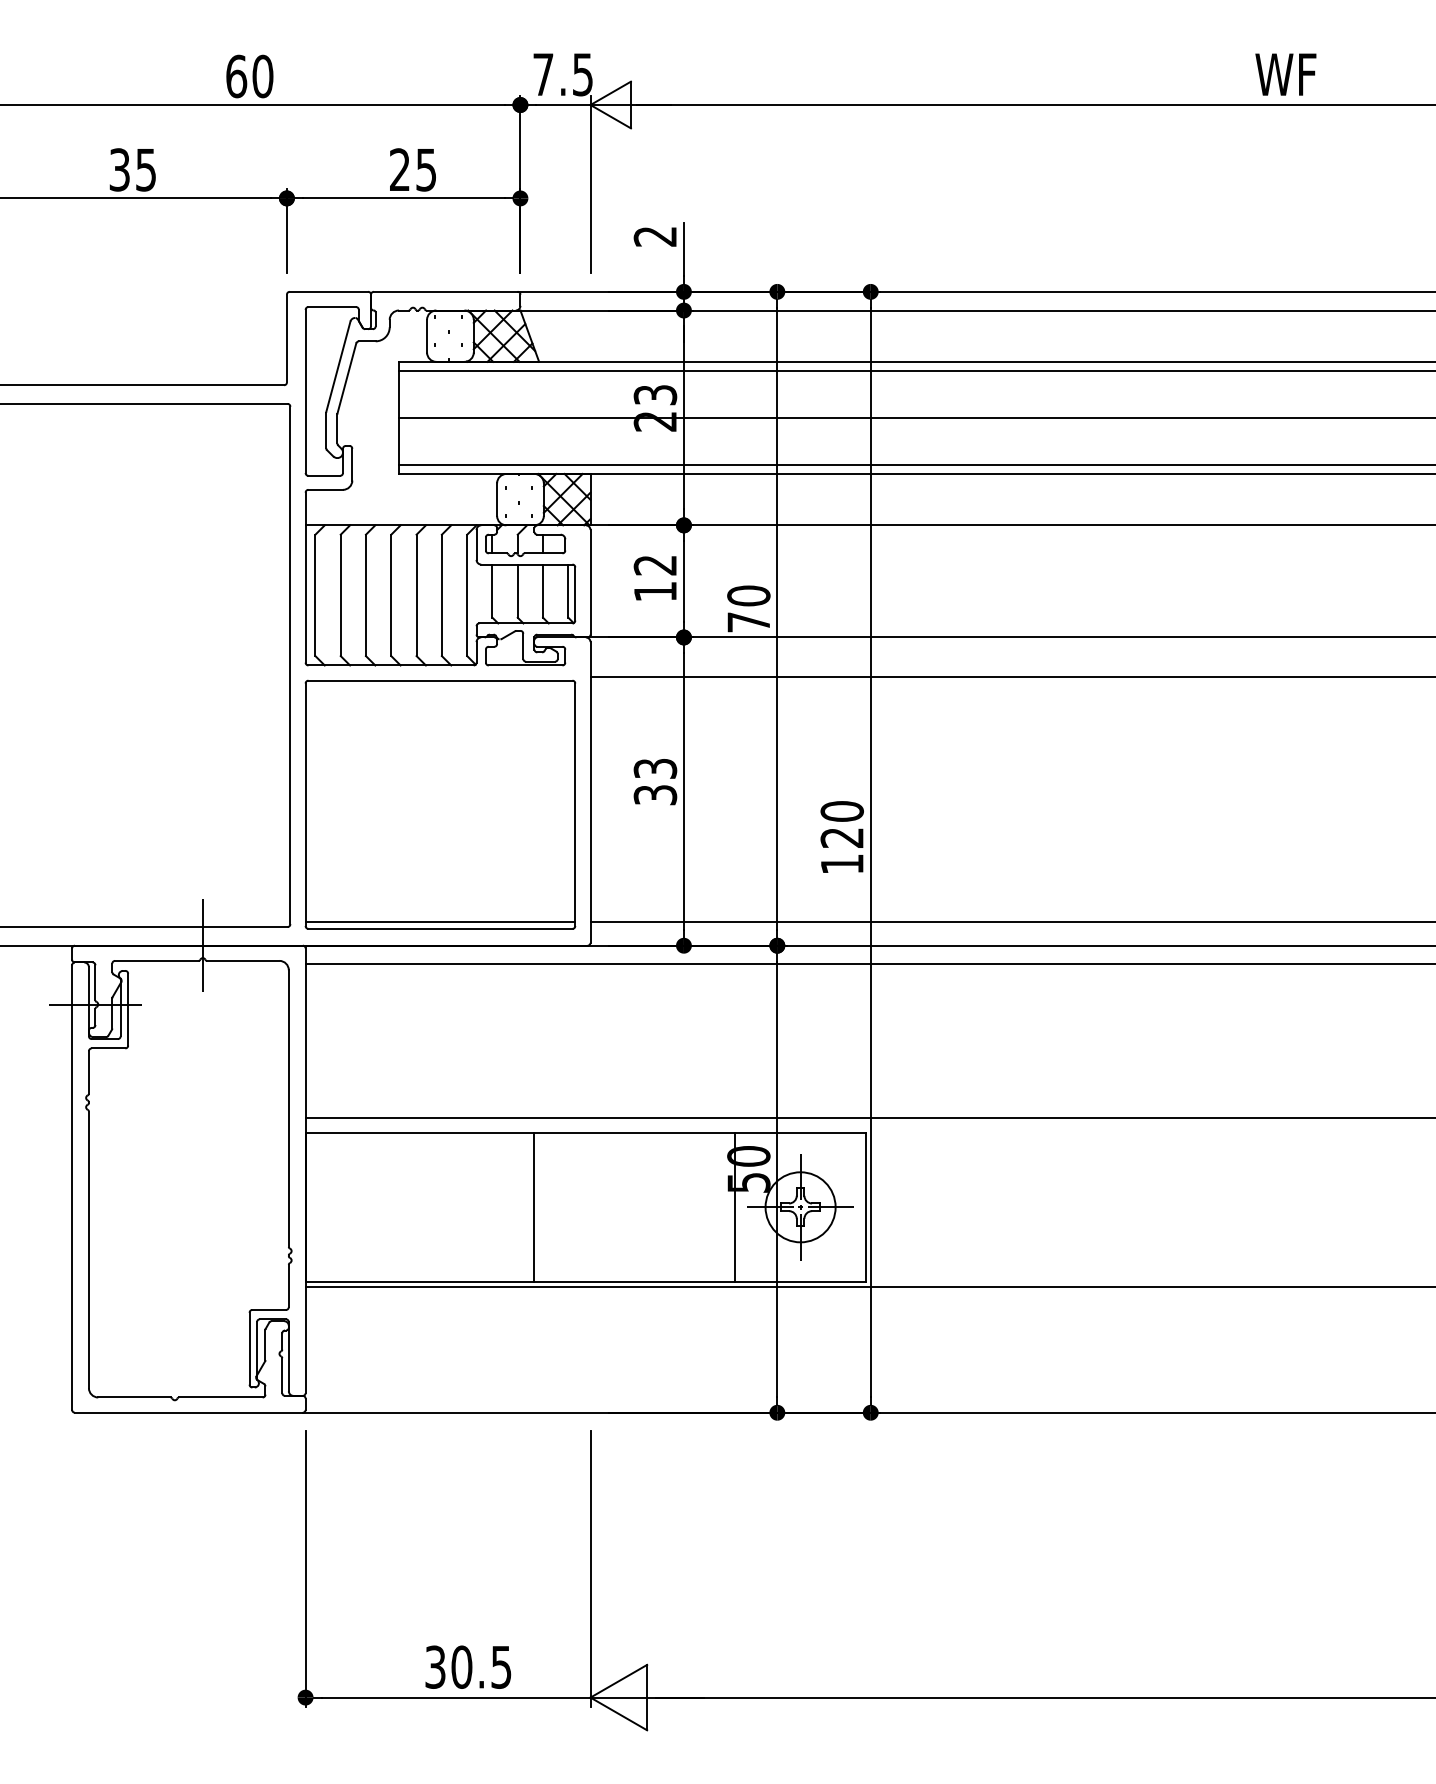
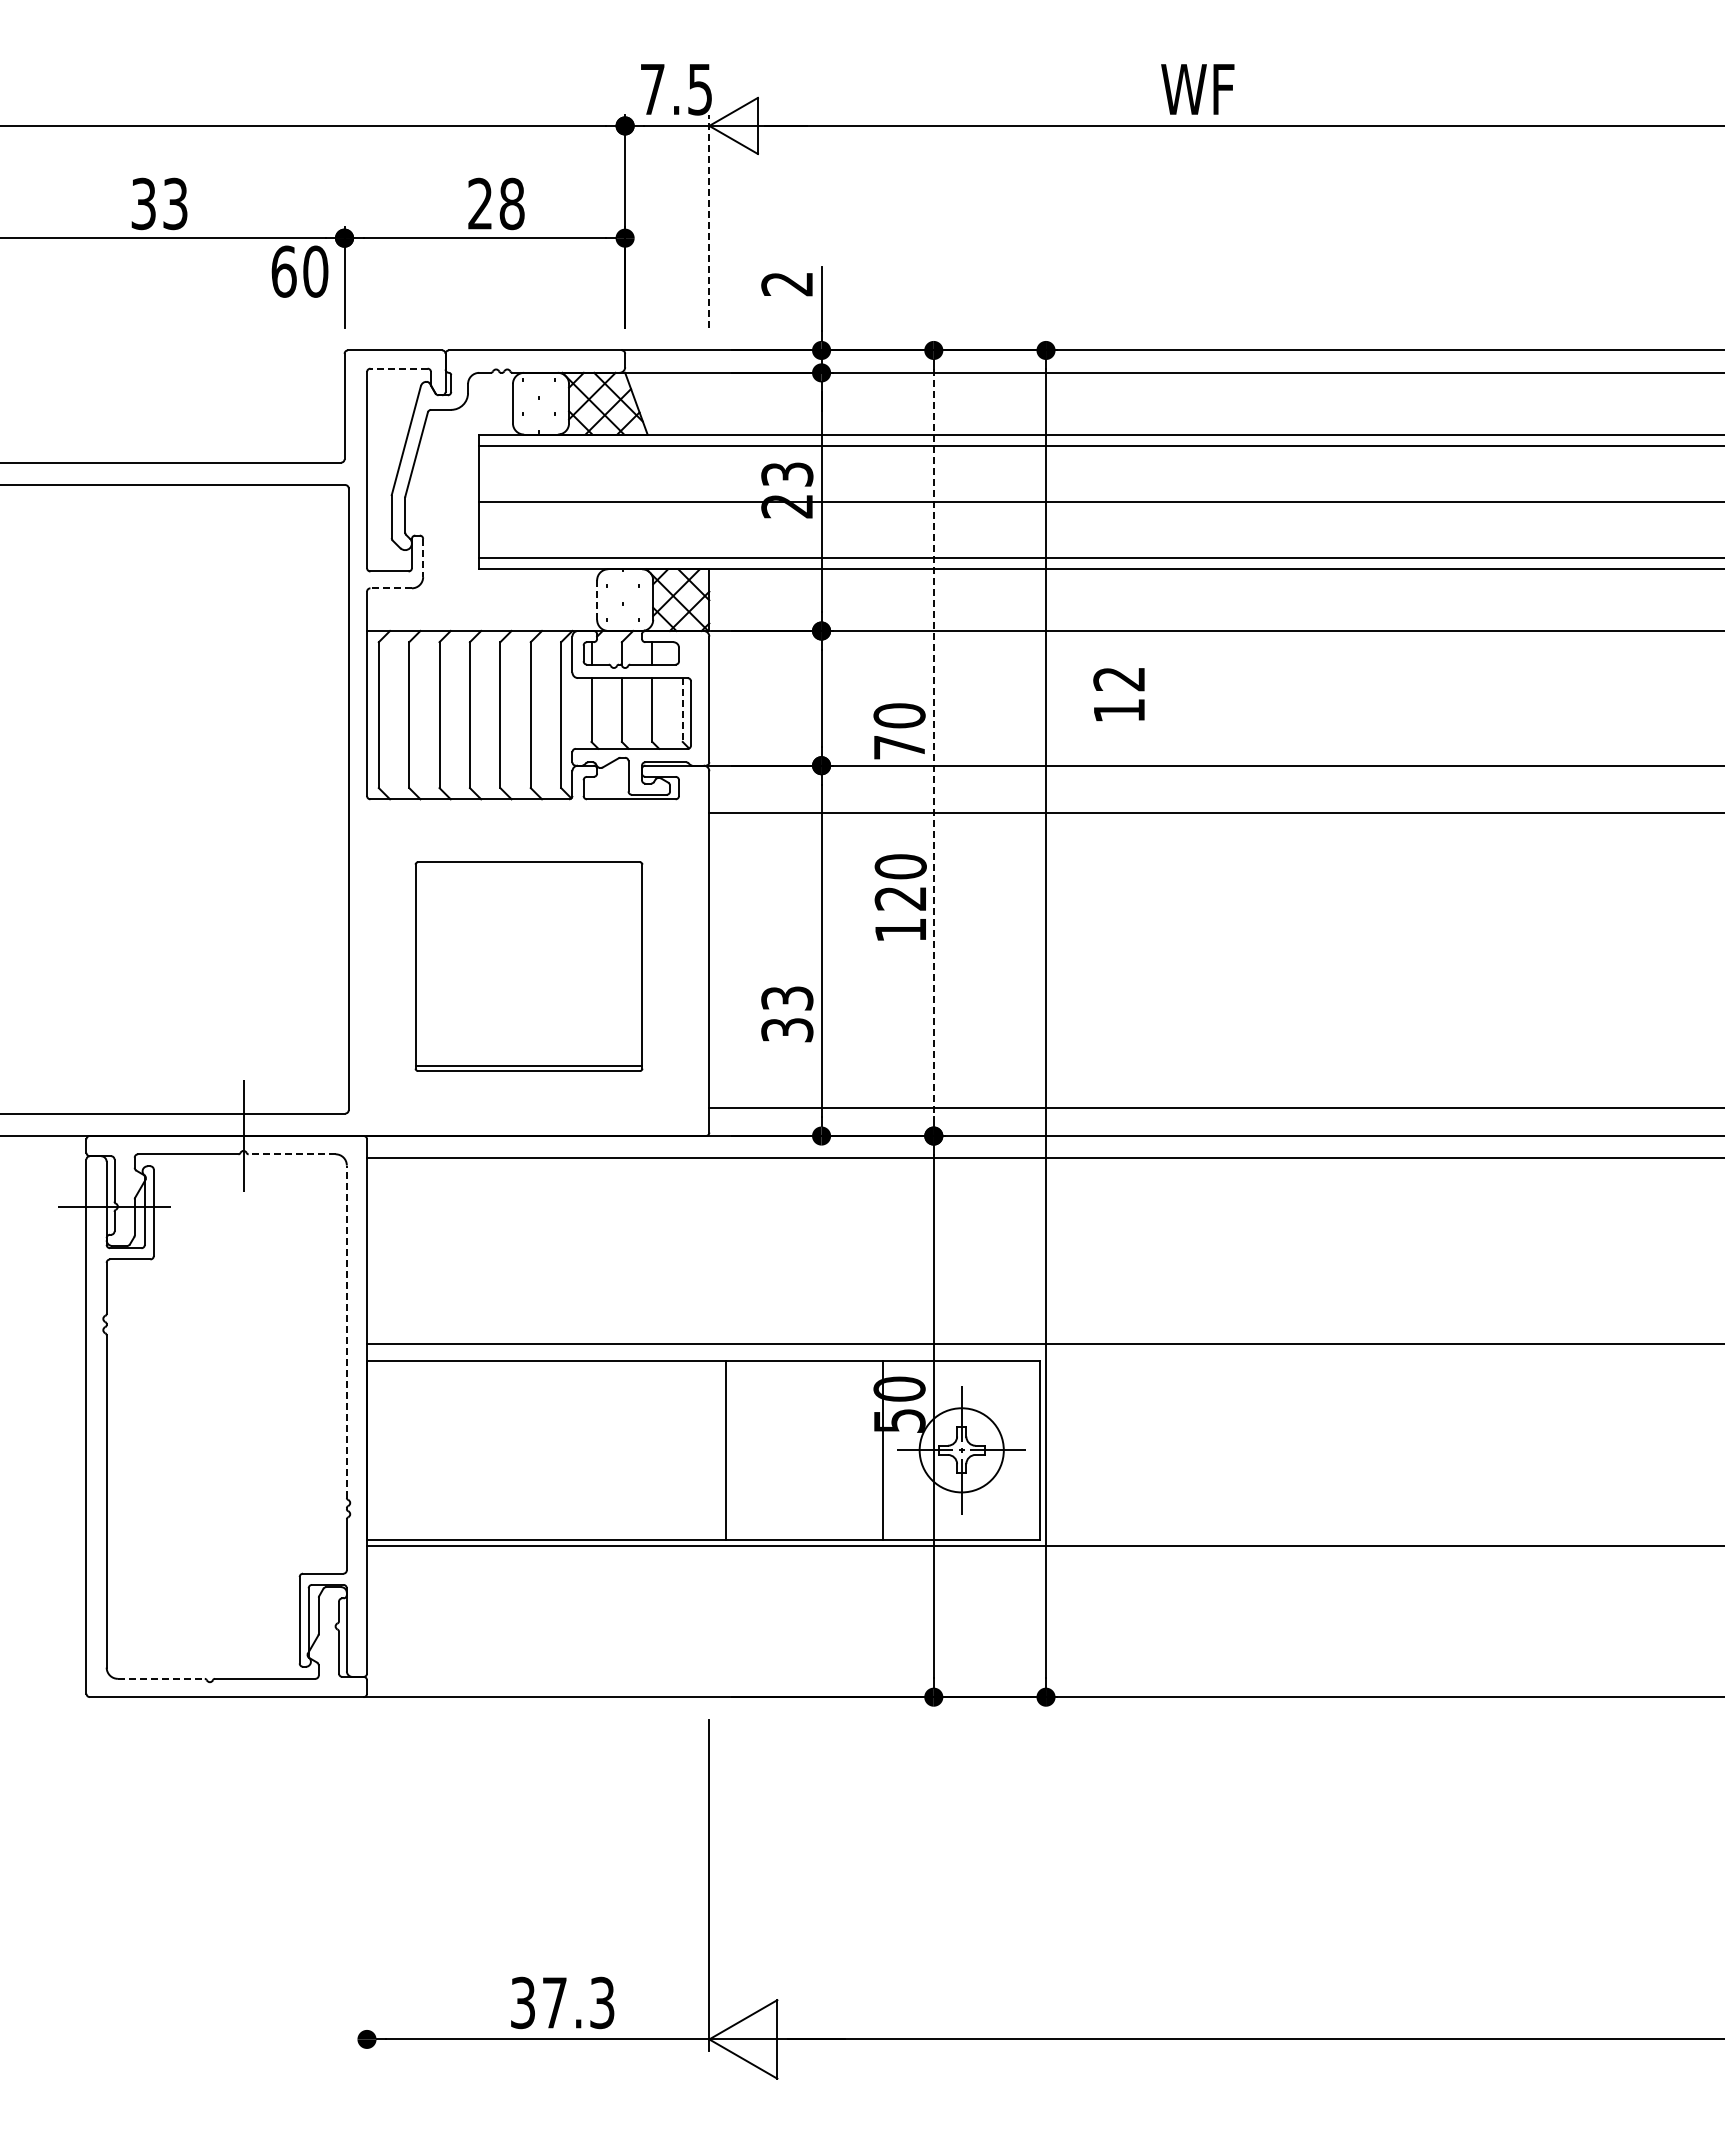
text: (1285, 74) -> (1197, 89), moved
text: (249, 76) -> (299, 271), moved
text: (146, 169) -> (175, 203), 35 -> 33
text: (425, 169) -> (511, 203), 25 -> 28
line: (590, 184) -> (709, 221), solid -> dashed
line: (332, 306) -> (399, 368), solid -> dashed
line: (352, 465) -> (423, 558), solid -> dashed
line: (325, 489) -> (391, 588), solid -> dashed
line: (497, 499) -> (597, 600), solid -> dashed
text: (654, 578) -> (1118, 694), moved
line: (568, 591) -> (682, 710), solid -> dashed
line: (777, 619) -> (933, 743), solid -> dashed
text: (655, 782) -> (787, 1014), moved
part: (440, 804) -> (528, 966), size x0.7
text: (842, 837) -> (900, 897), moved
line: (242, 961) -> (291, 1154), solid -> dashed
line: (288, 1108) -> (346, 1331), solid -> dashed
line: (534, 1207) -> (726, 1450), moved
line: (134, 1397) -> (161, 1678), solid -> dashed
line: (306, 1568) -> (367, 1884), removed
text: (481, 1666) -> (578, 2002), 30.5 -> 37.3

